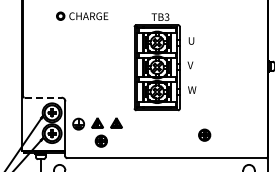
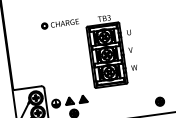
part: (82, 15) -> (60, 23), moved
line: (43, 97) -> (28, 87), dashed -> solid
part: (204, 134) -> (159, 101), moved

